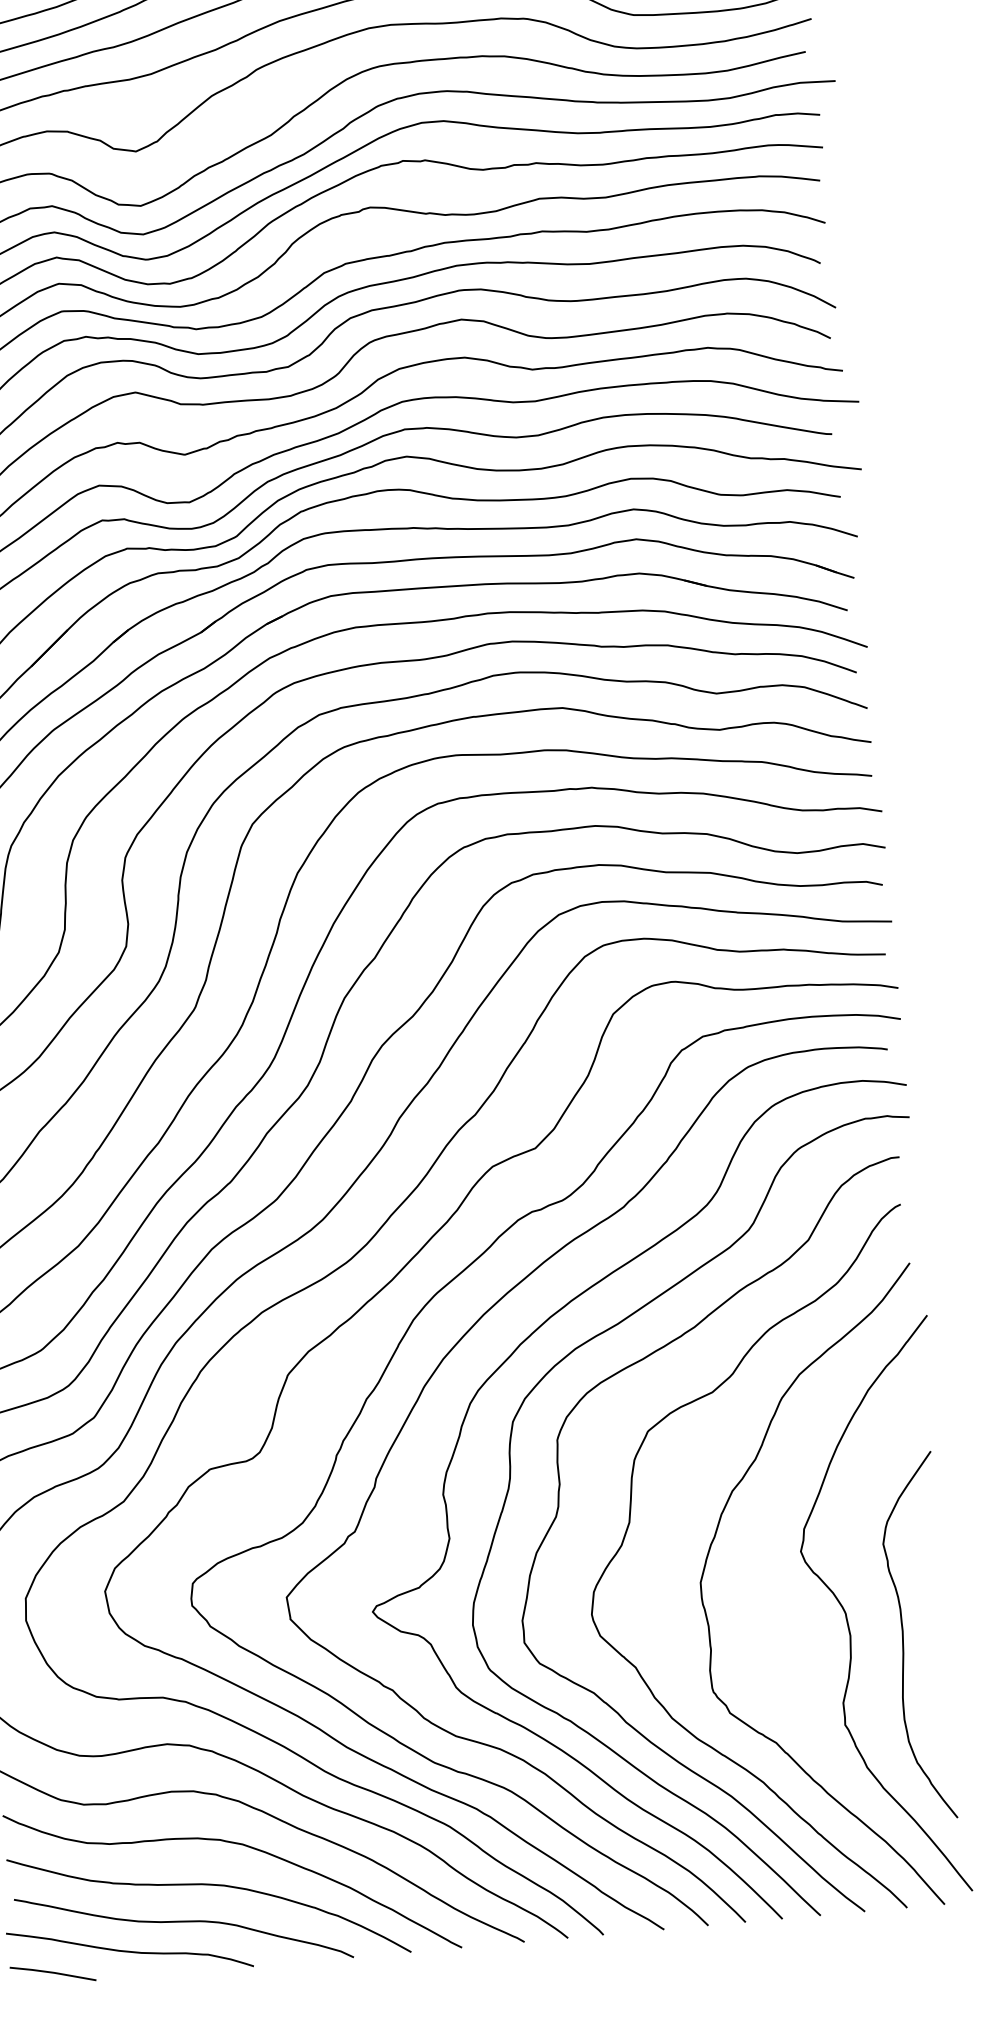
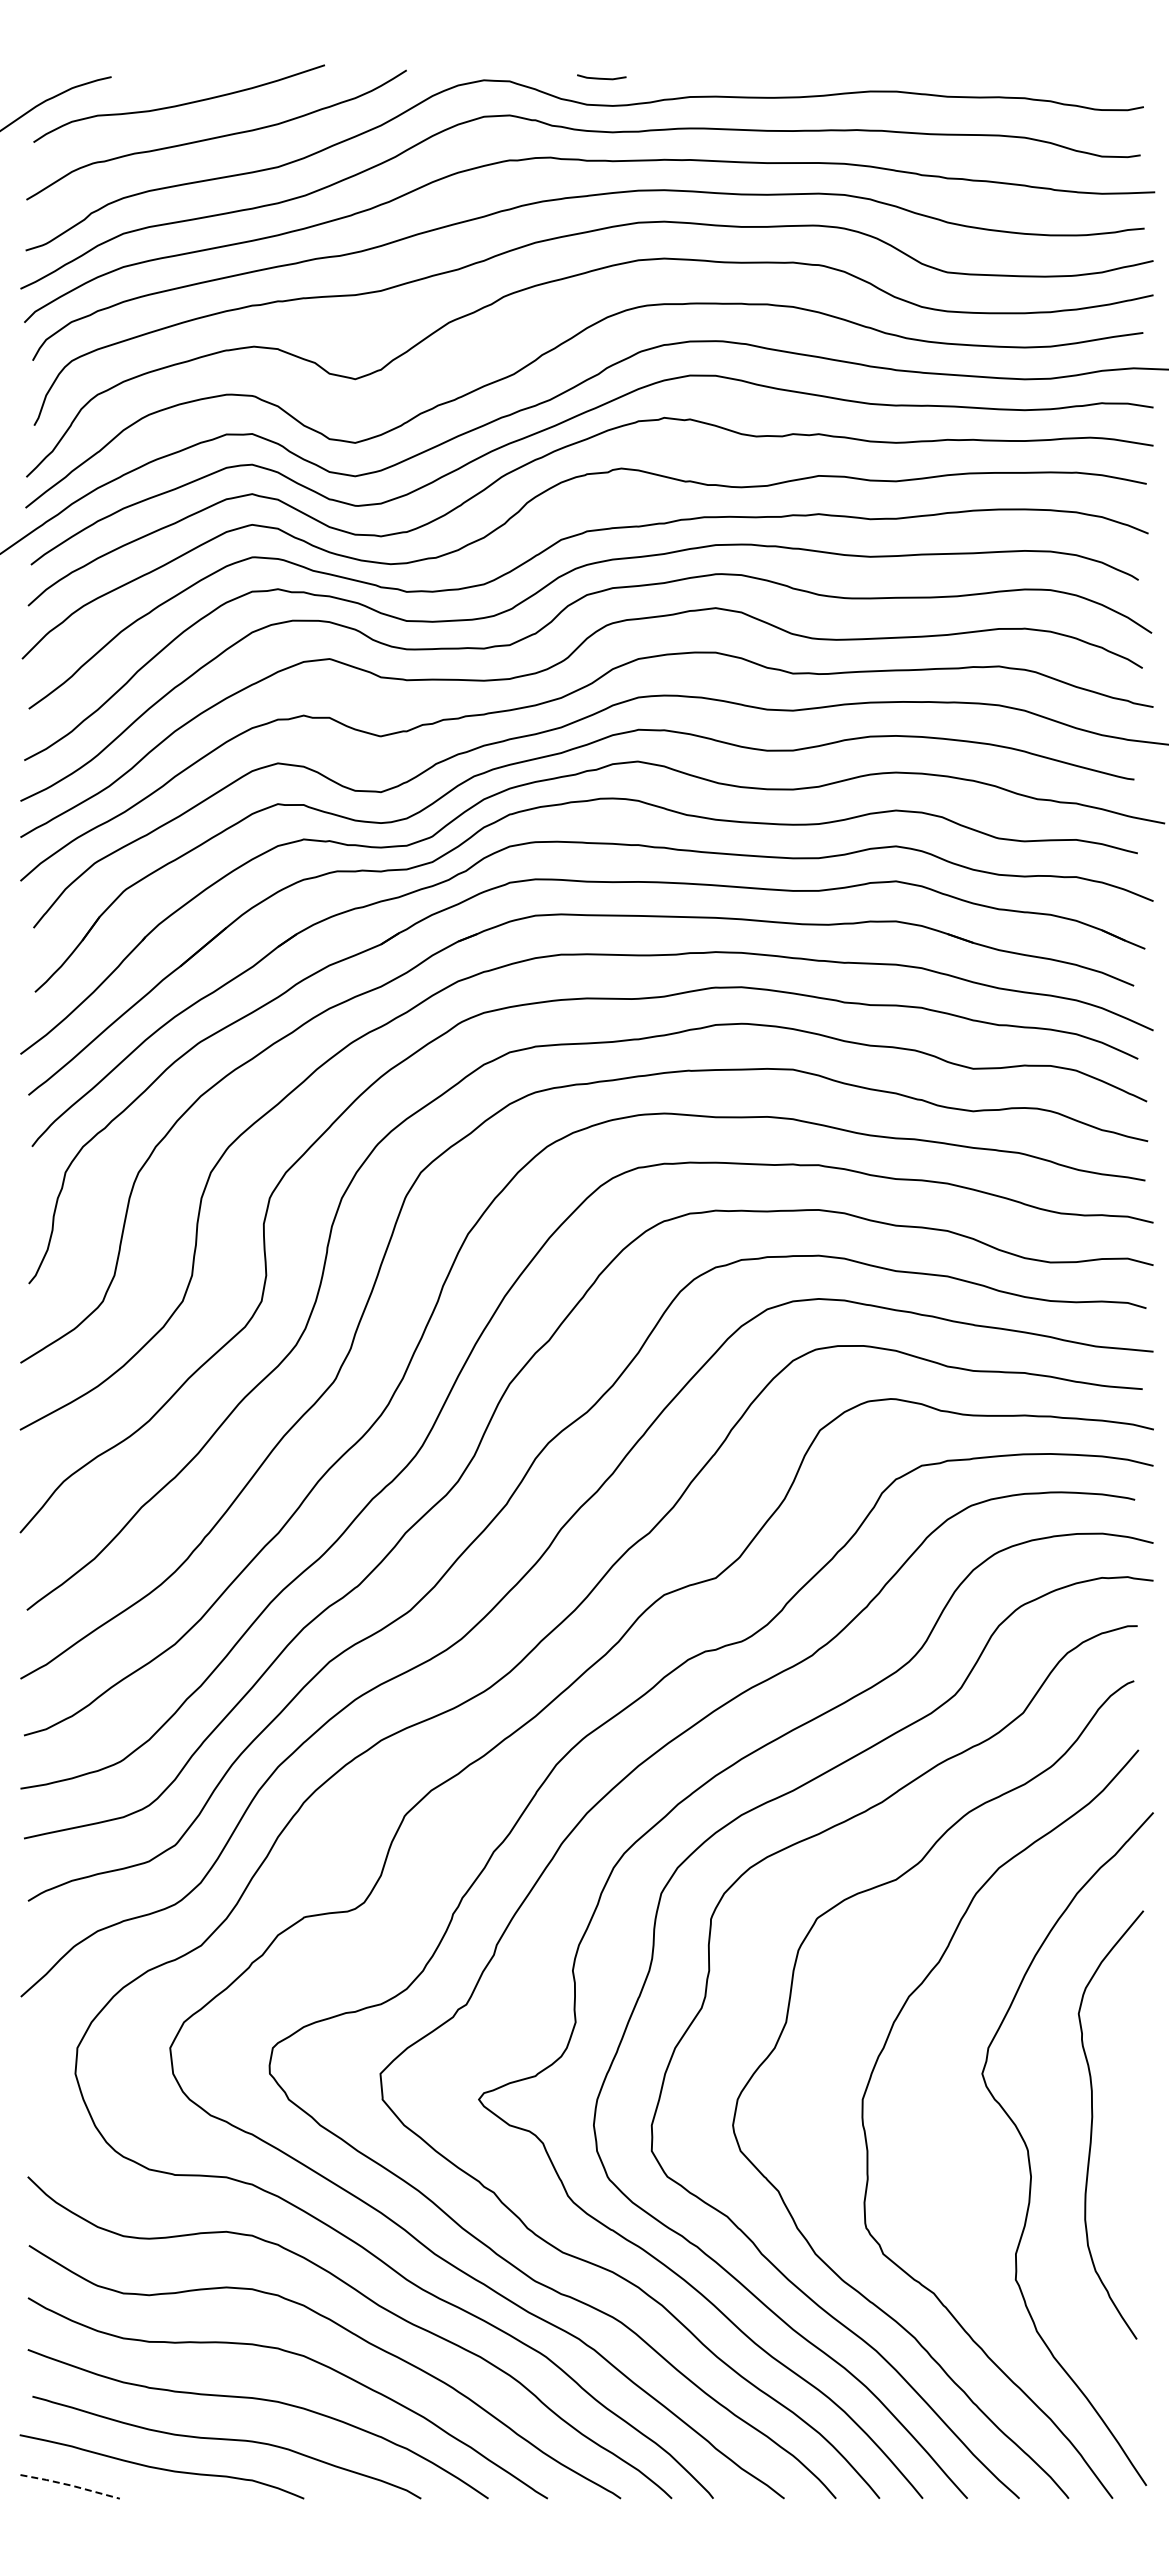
curve: (903, 1637) -> (1092, 2124), moved
line: (53, 1972) -> (70, 2485), solid -> dashed

